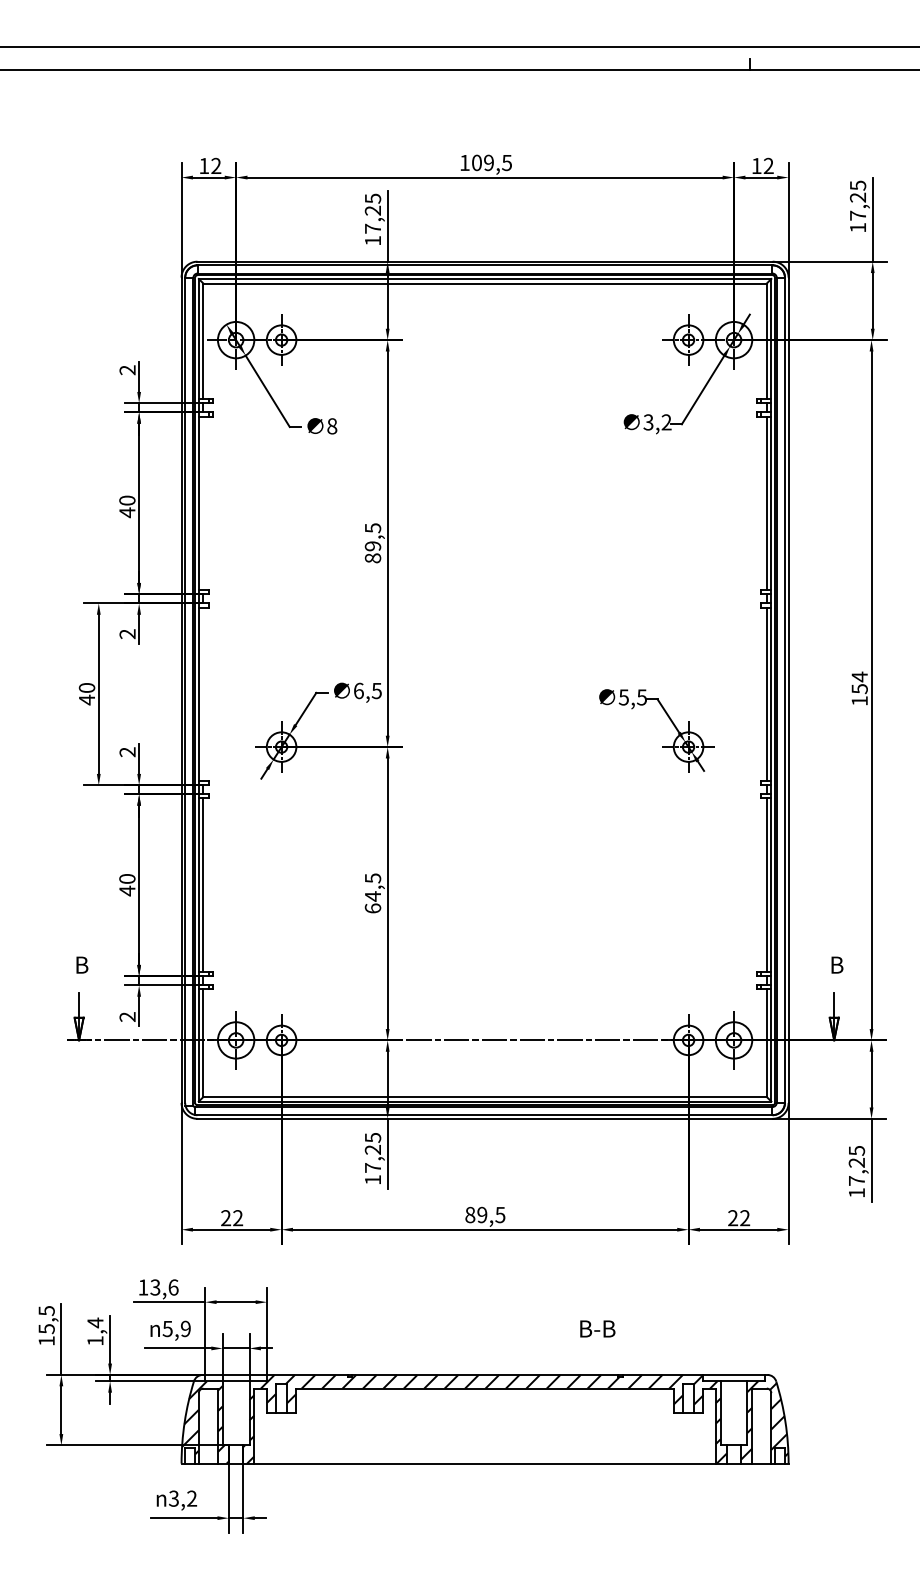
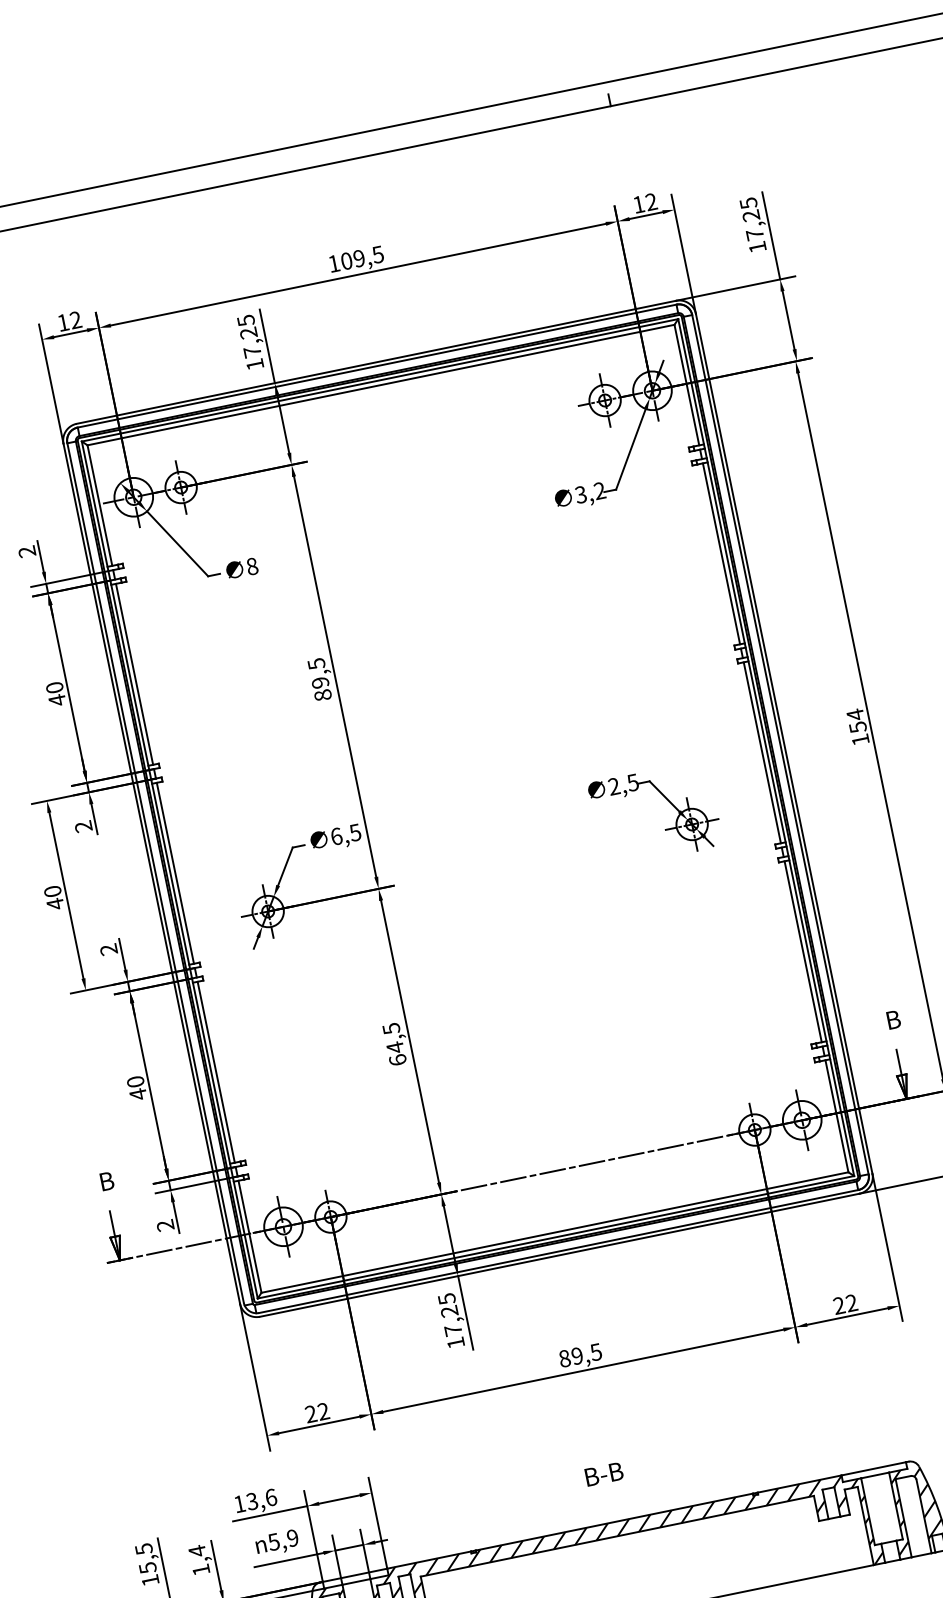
line: (203, 503) -> (134, 674), added
line: (203, 694) -> (175, 873), added
text: (623, 697) -> (613, 786), 5,5 -> 2,5
text: (597, 1328) -> (603, 1473), moved

